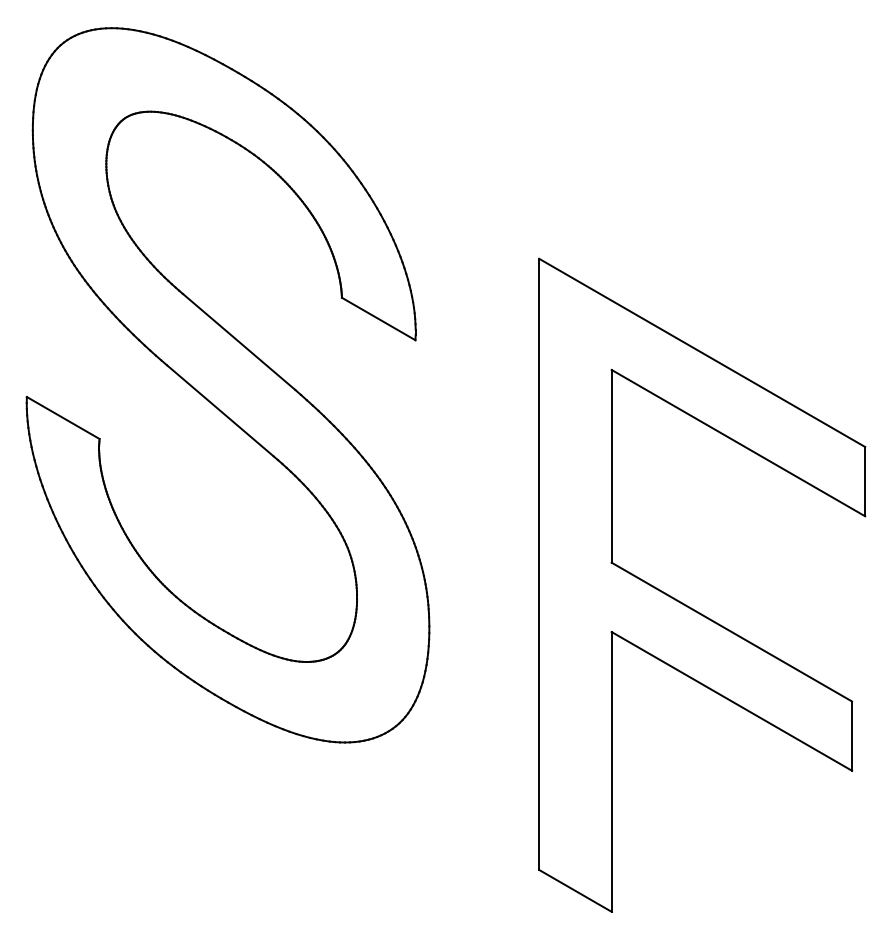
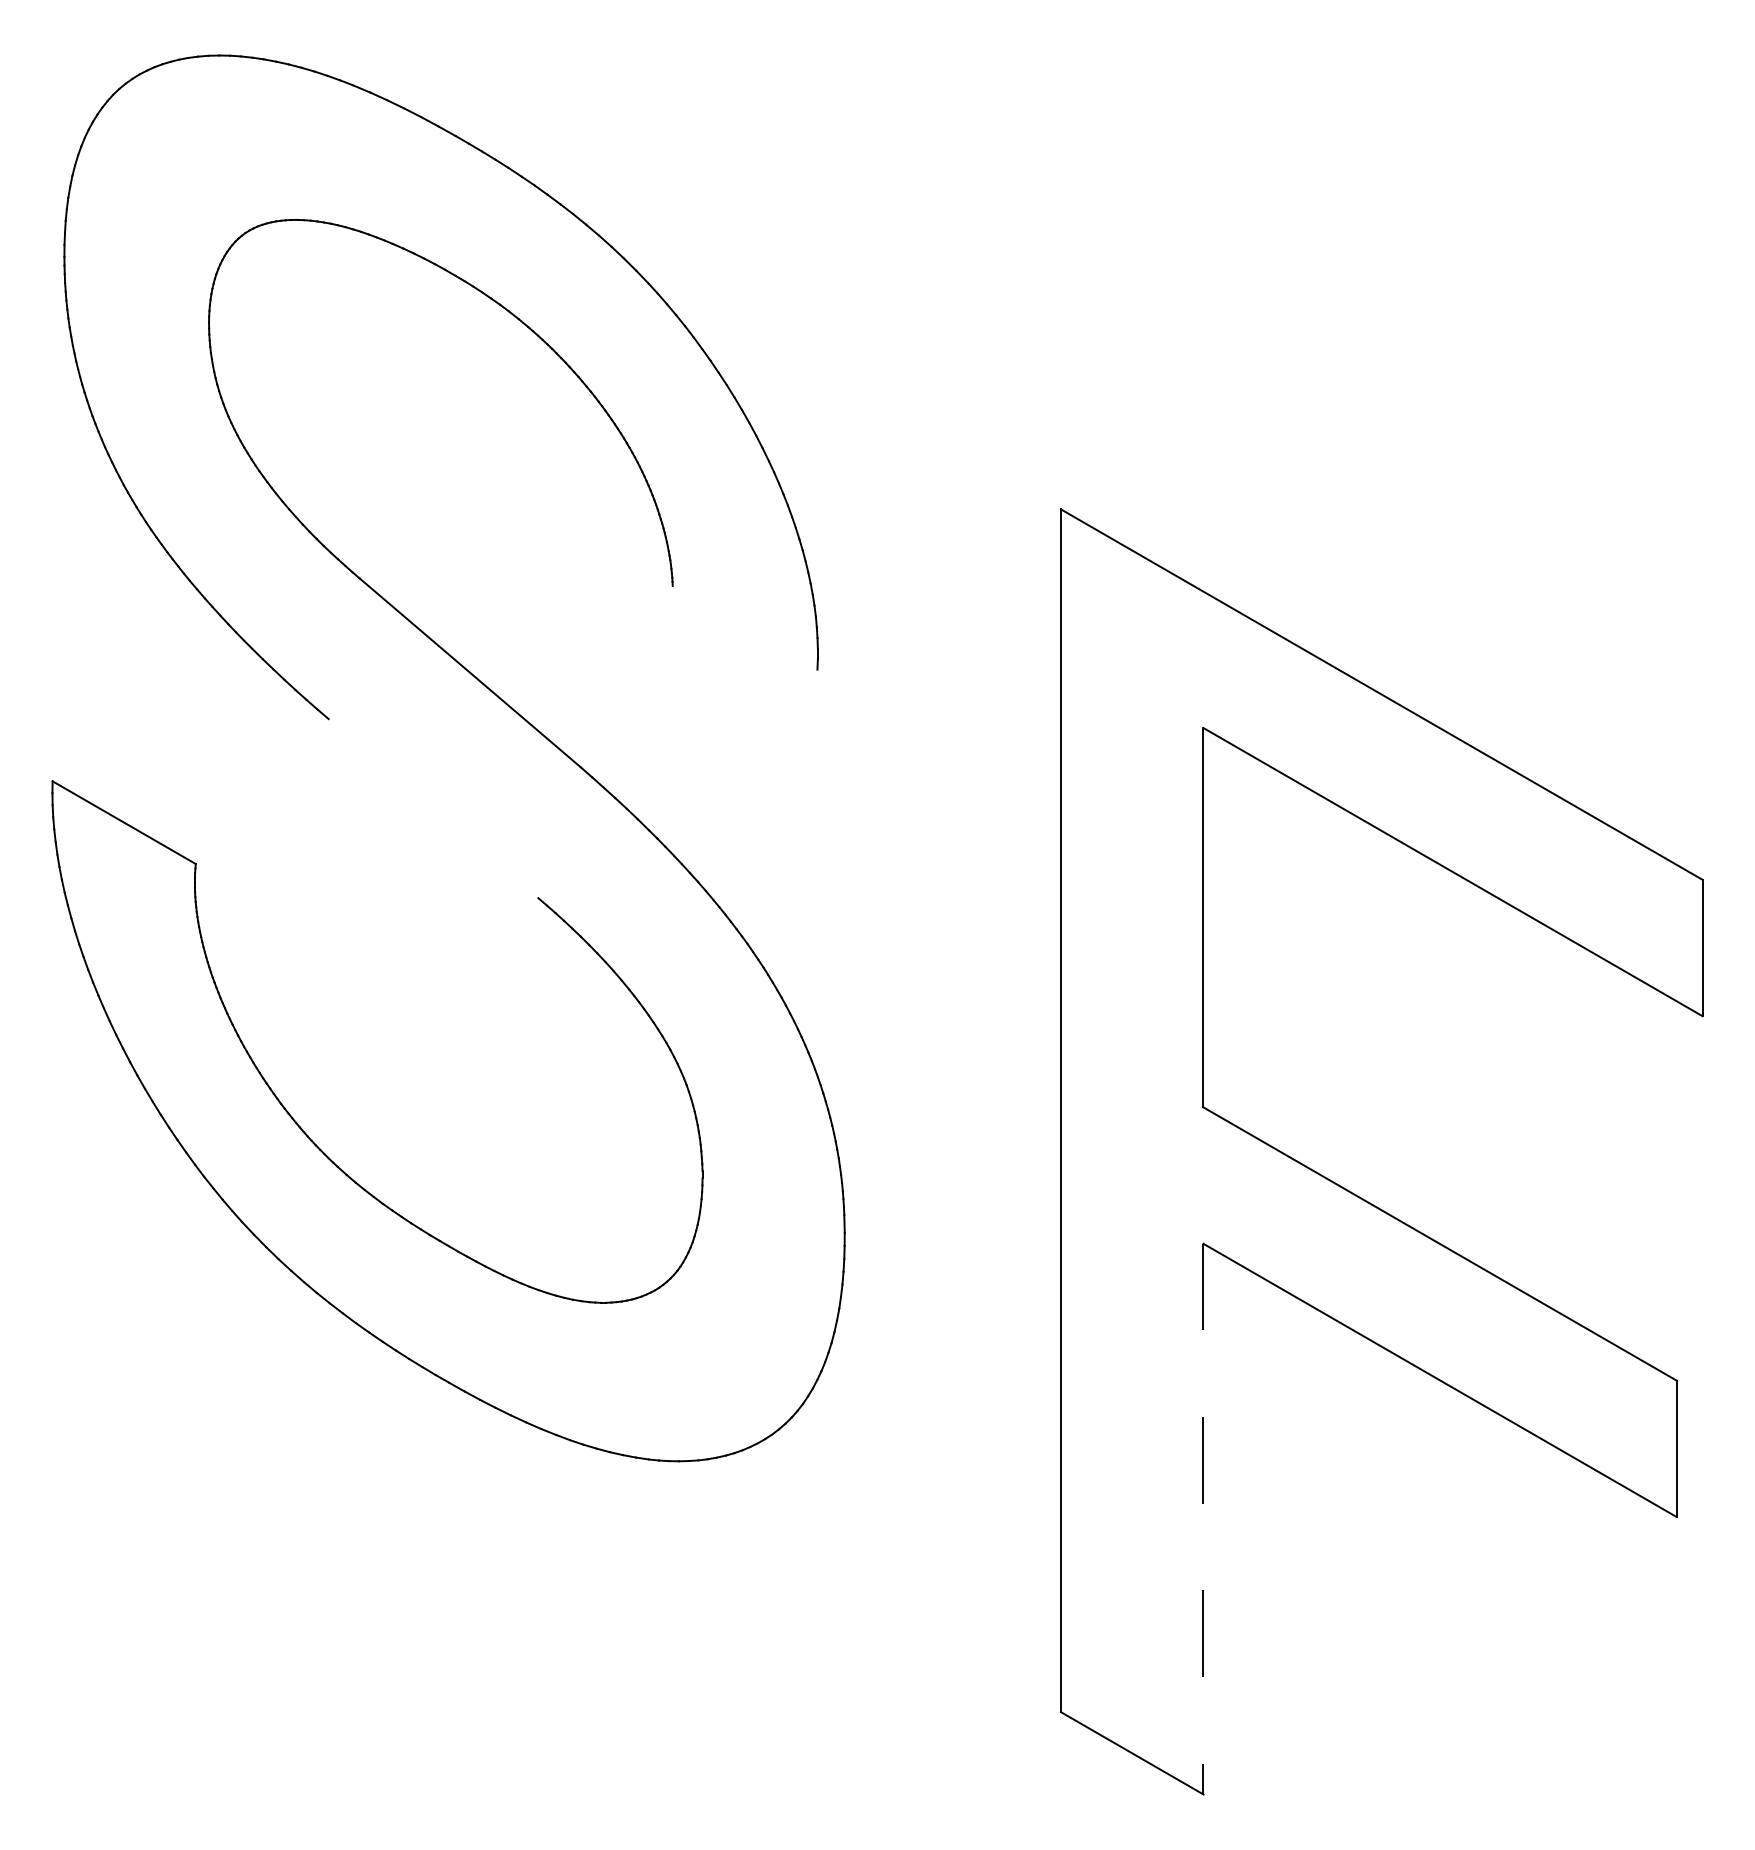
line: (378, 318) -> (744, 626), removed
line: (220, 410) -> (433, 807), removed
line: (611, 771) -> (1203, 1518), solid -> dashed

